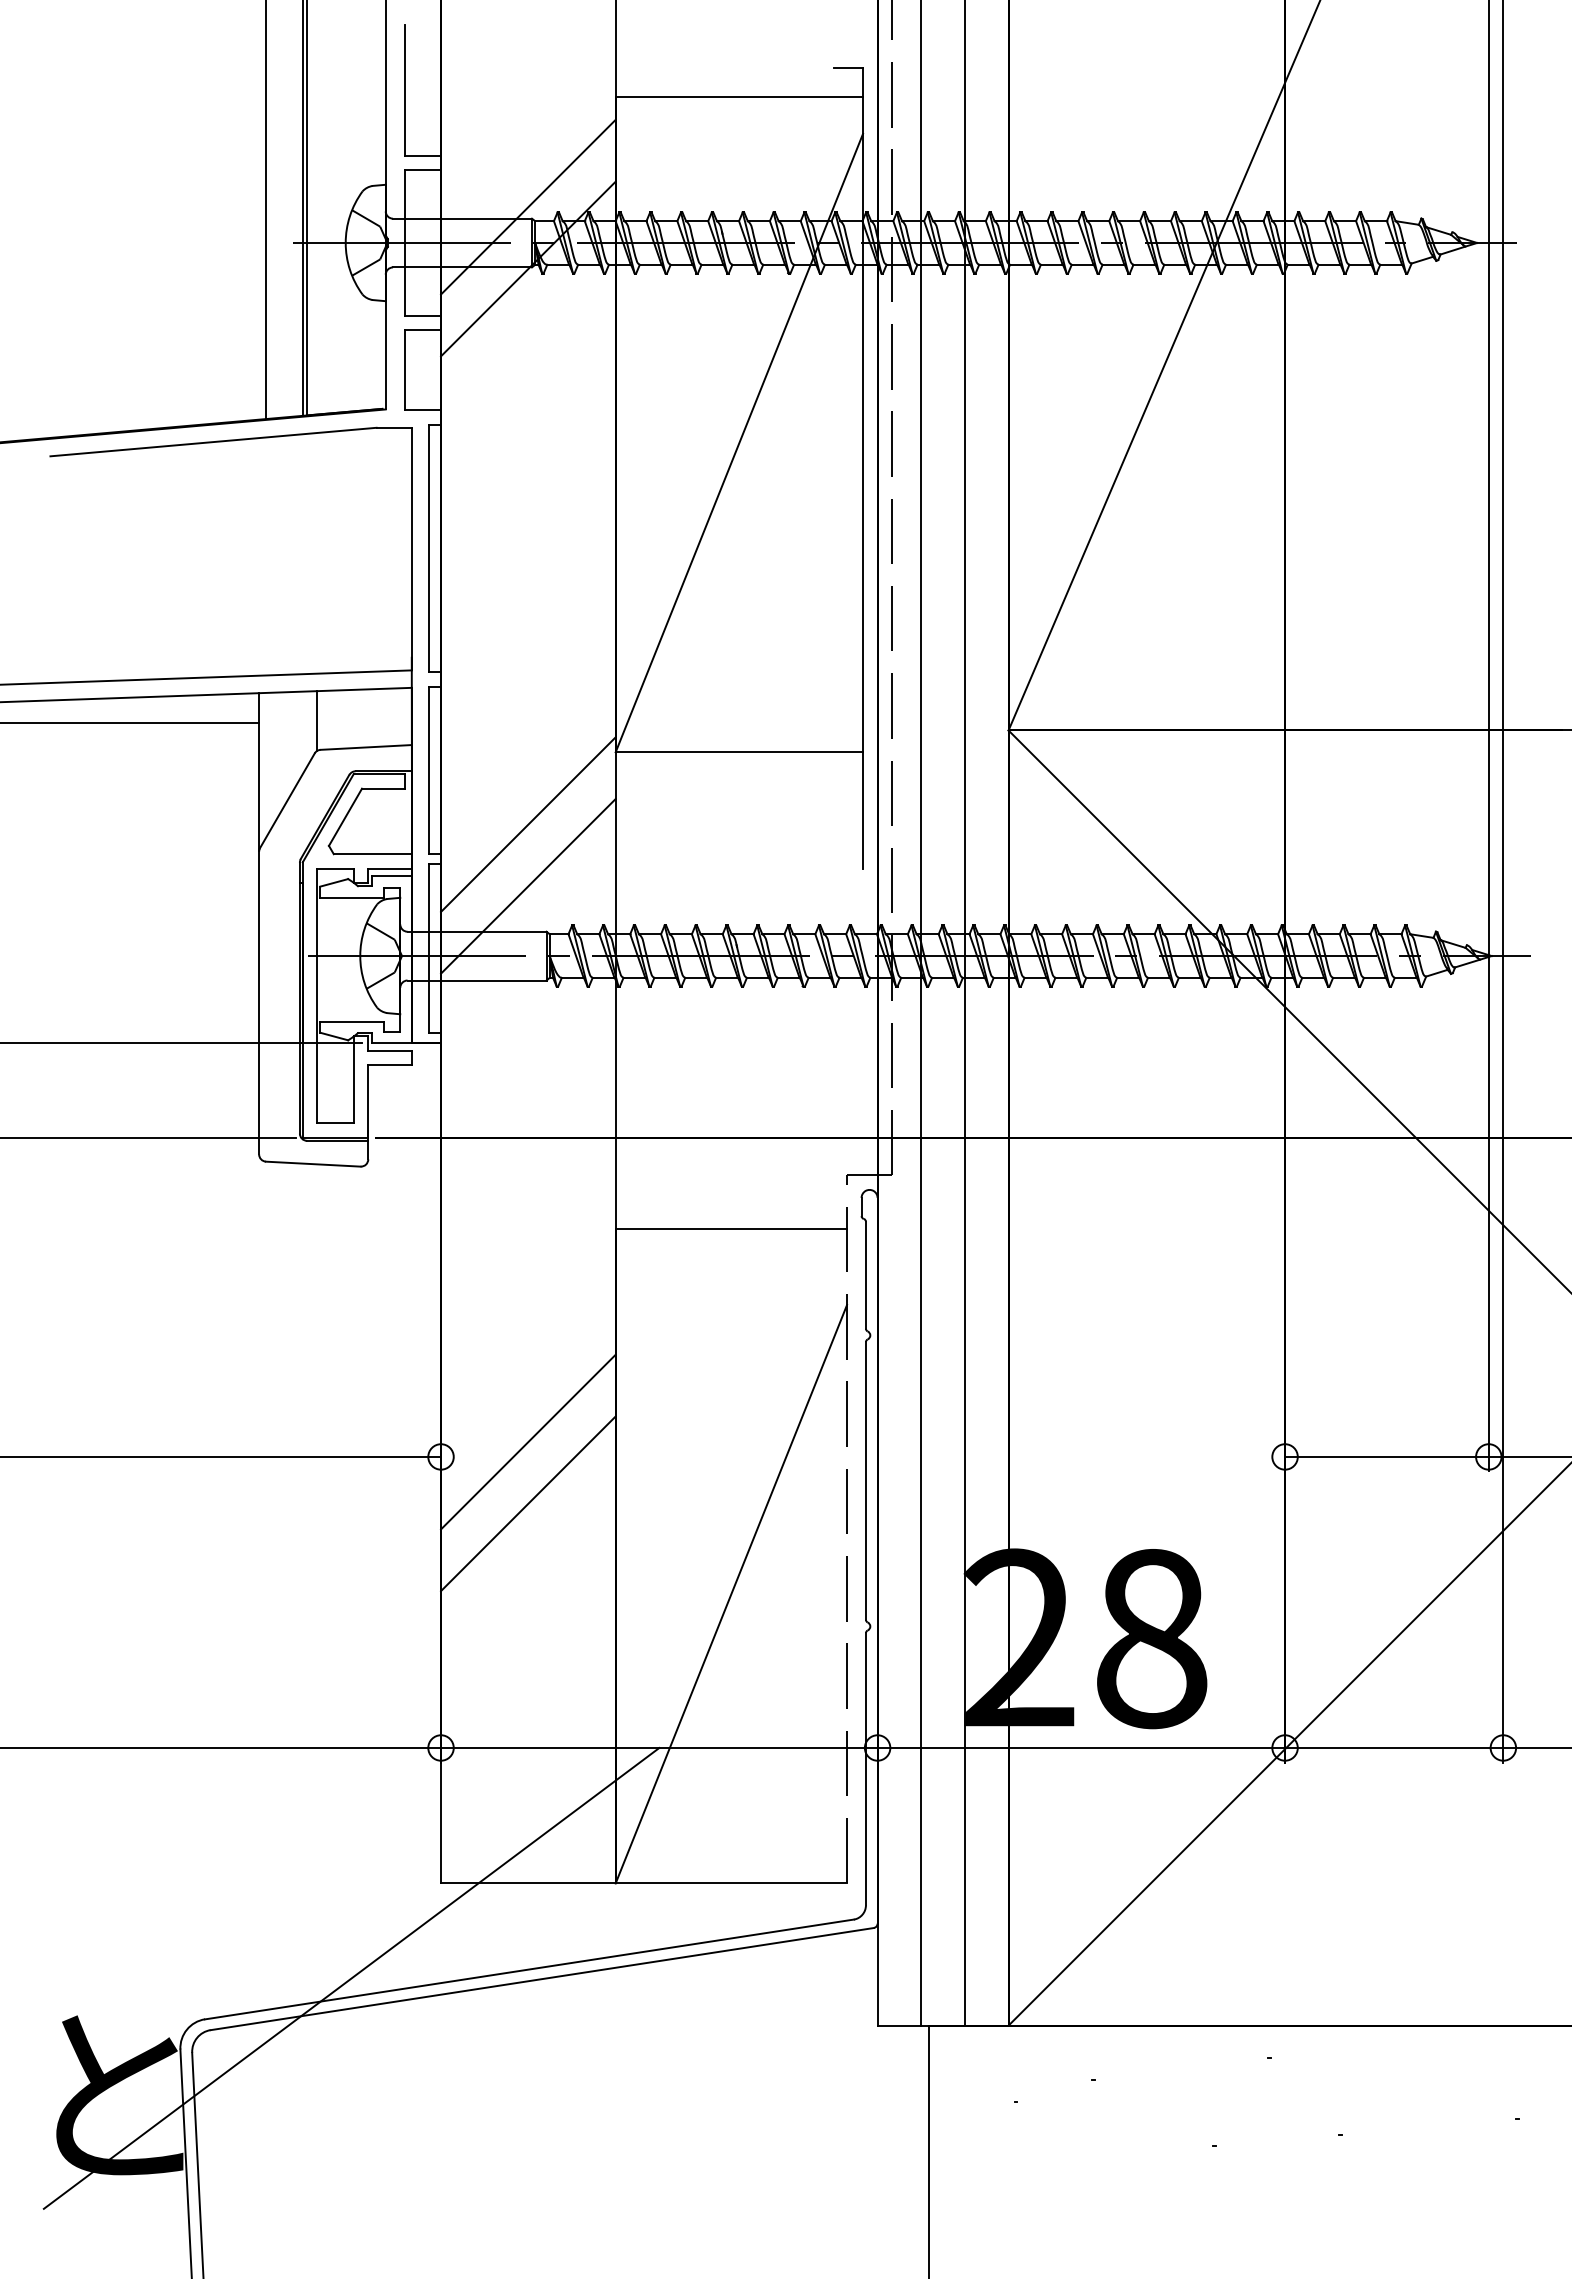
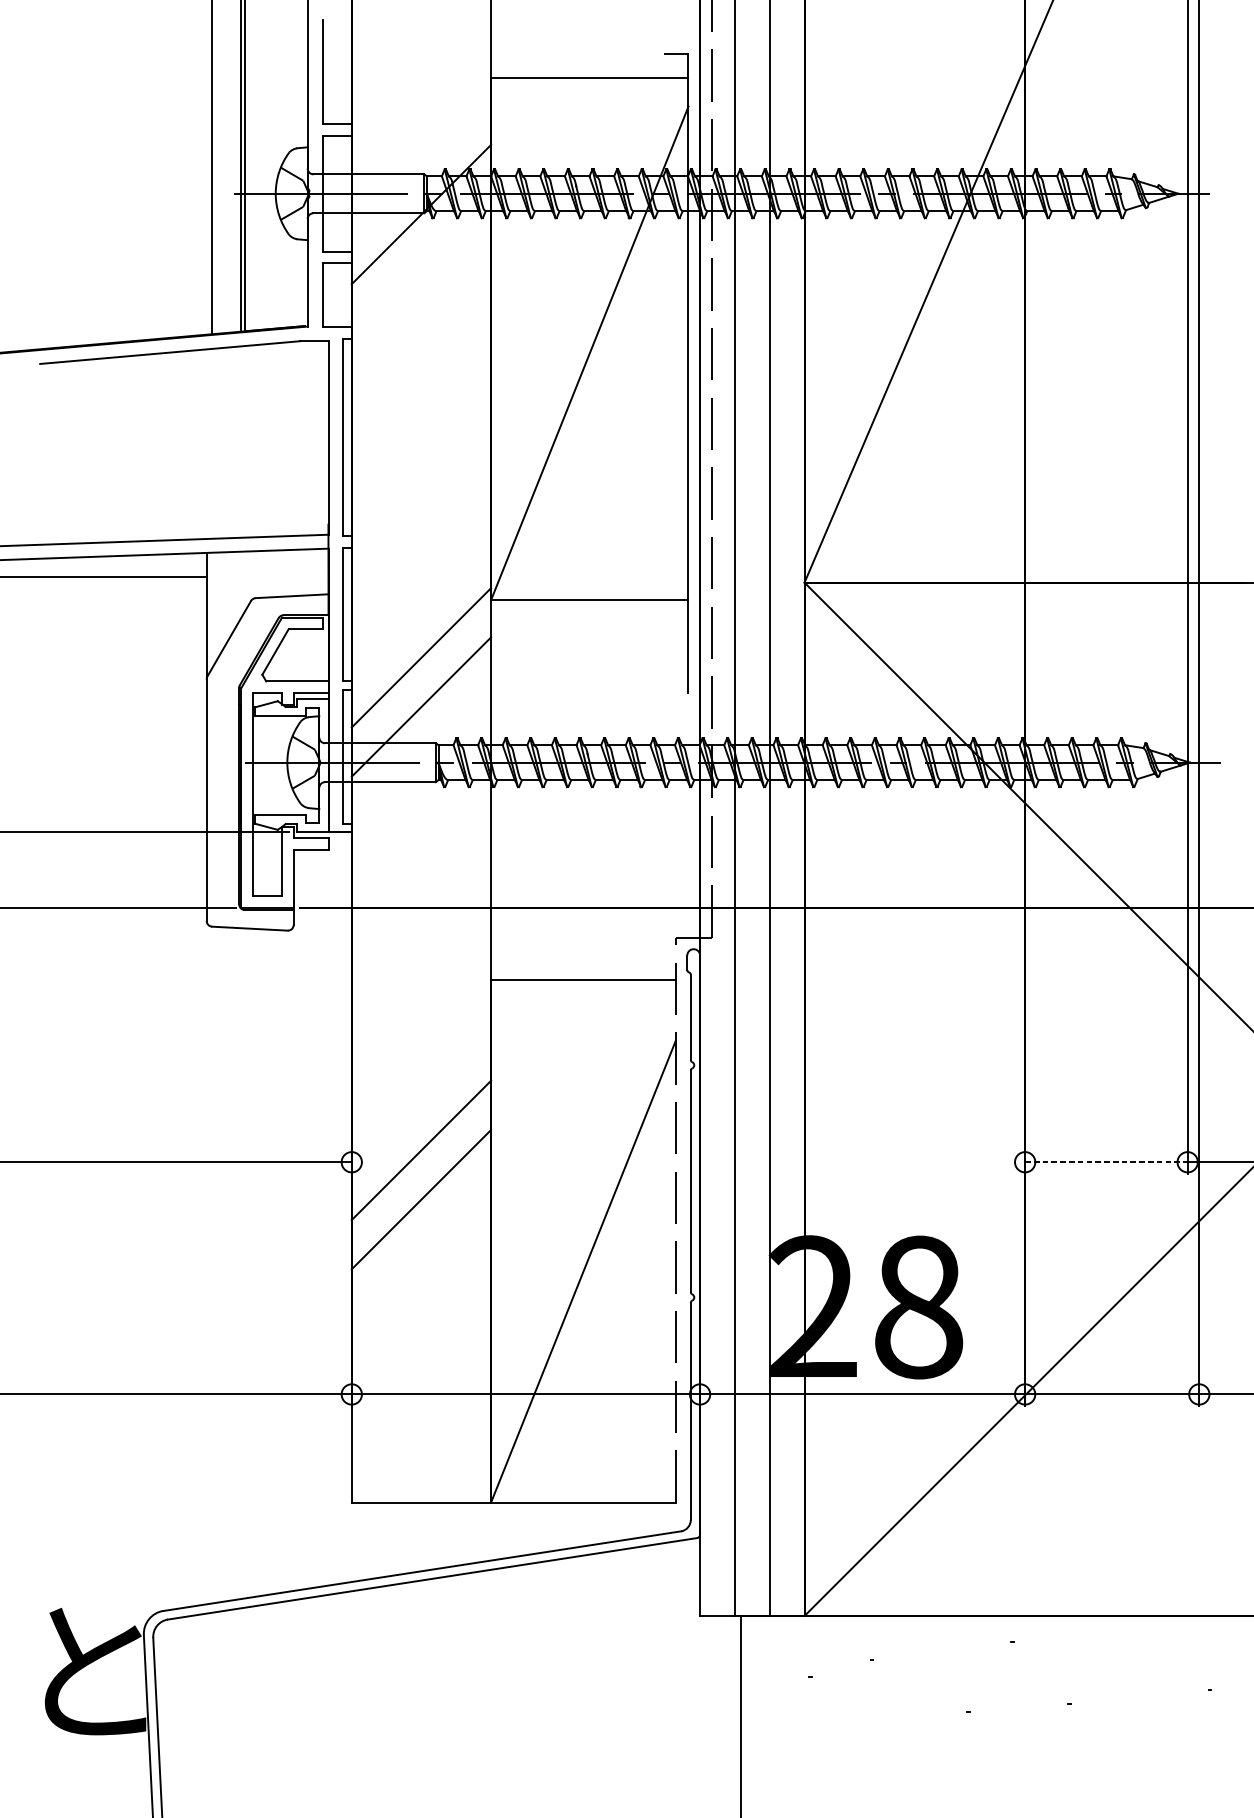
line: (528, 206) -> (421, 164), removed
line: (316, 721) -> (252, 575), removed
line: (1386, 1456) -> (1106, 1161), solid -> dashed
line: (351, 1977) -> (280, 1577), removed

